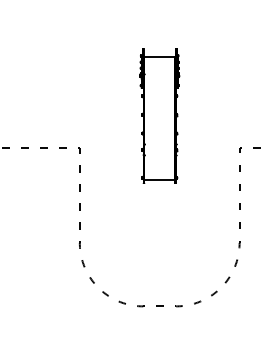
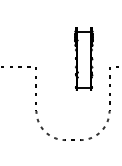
part: (158, 114) -> (83, 58), moved

